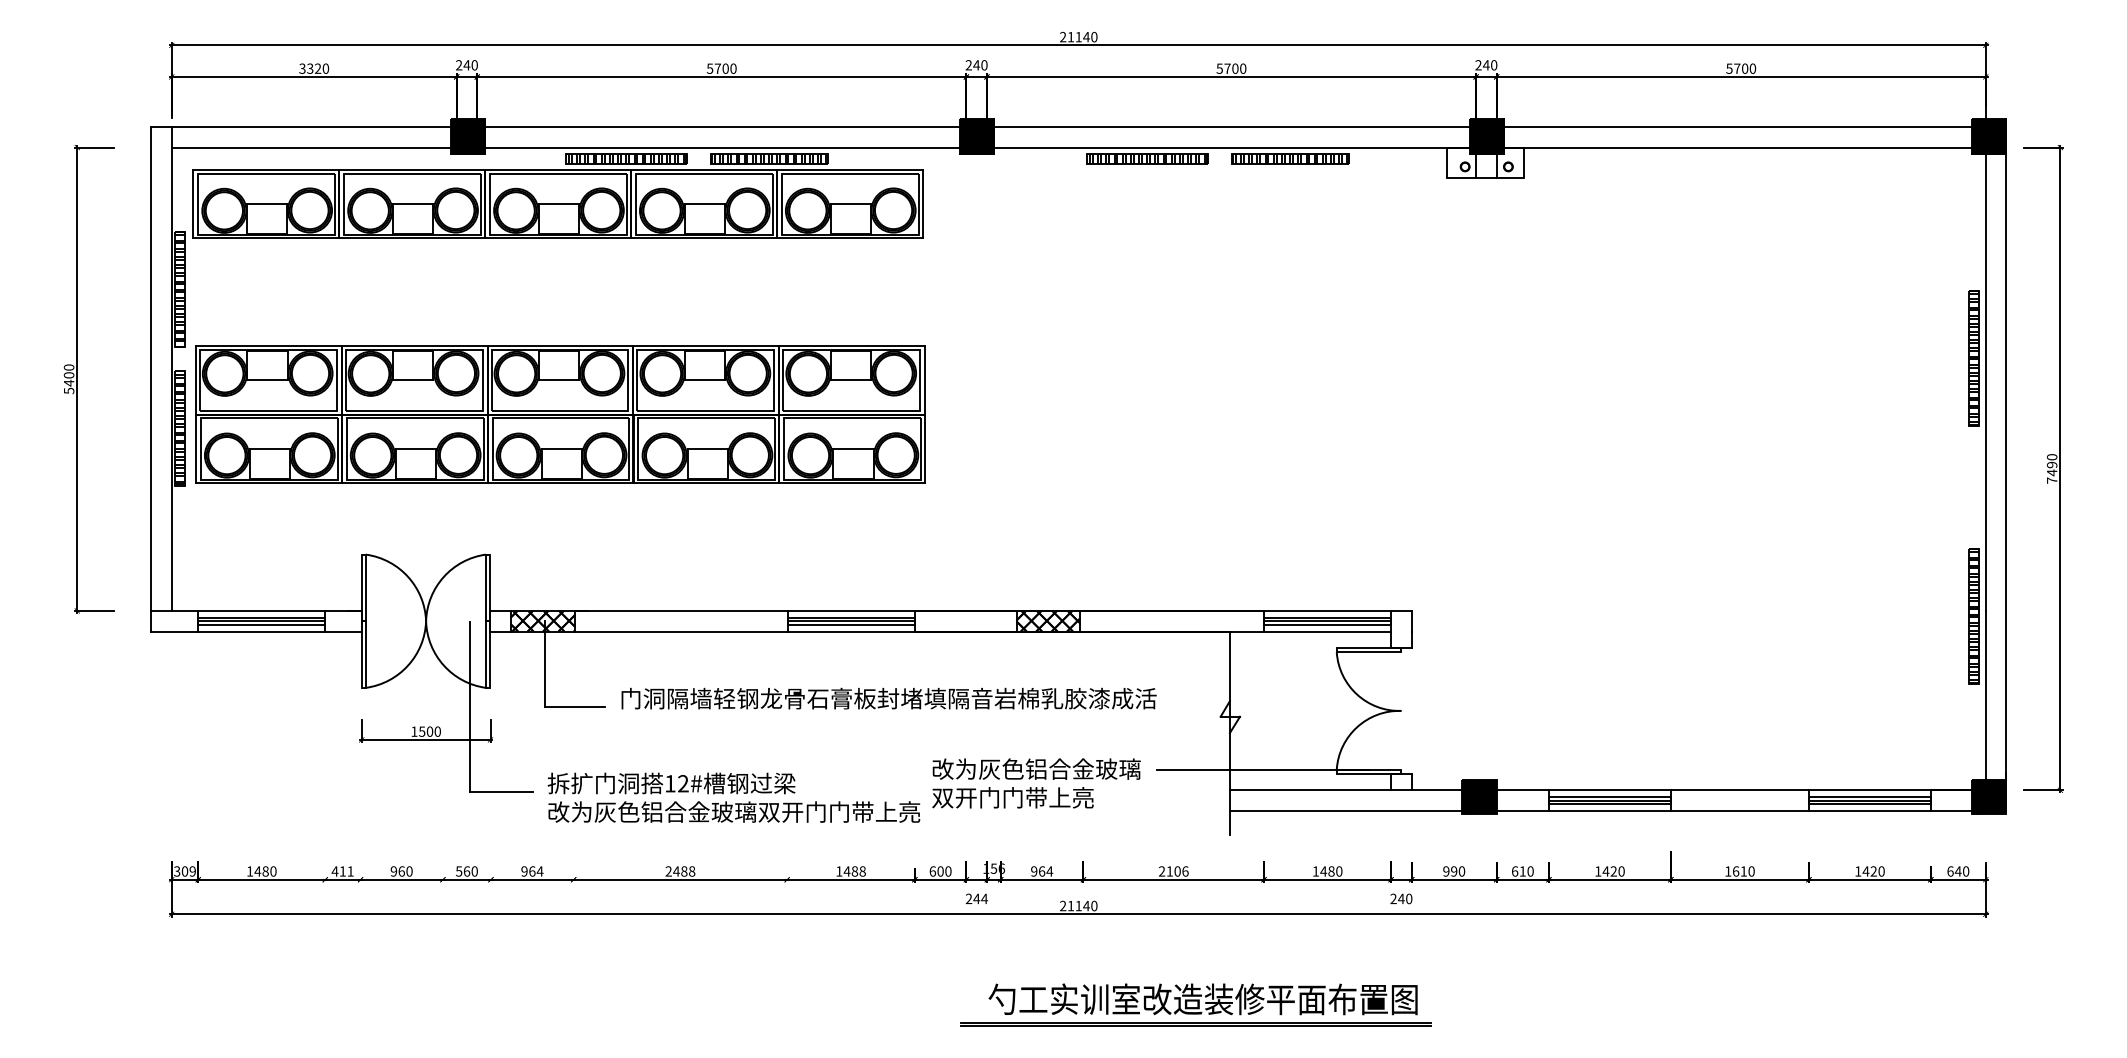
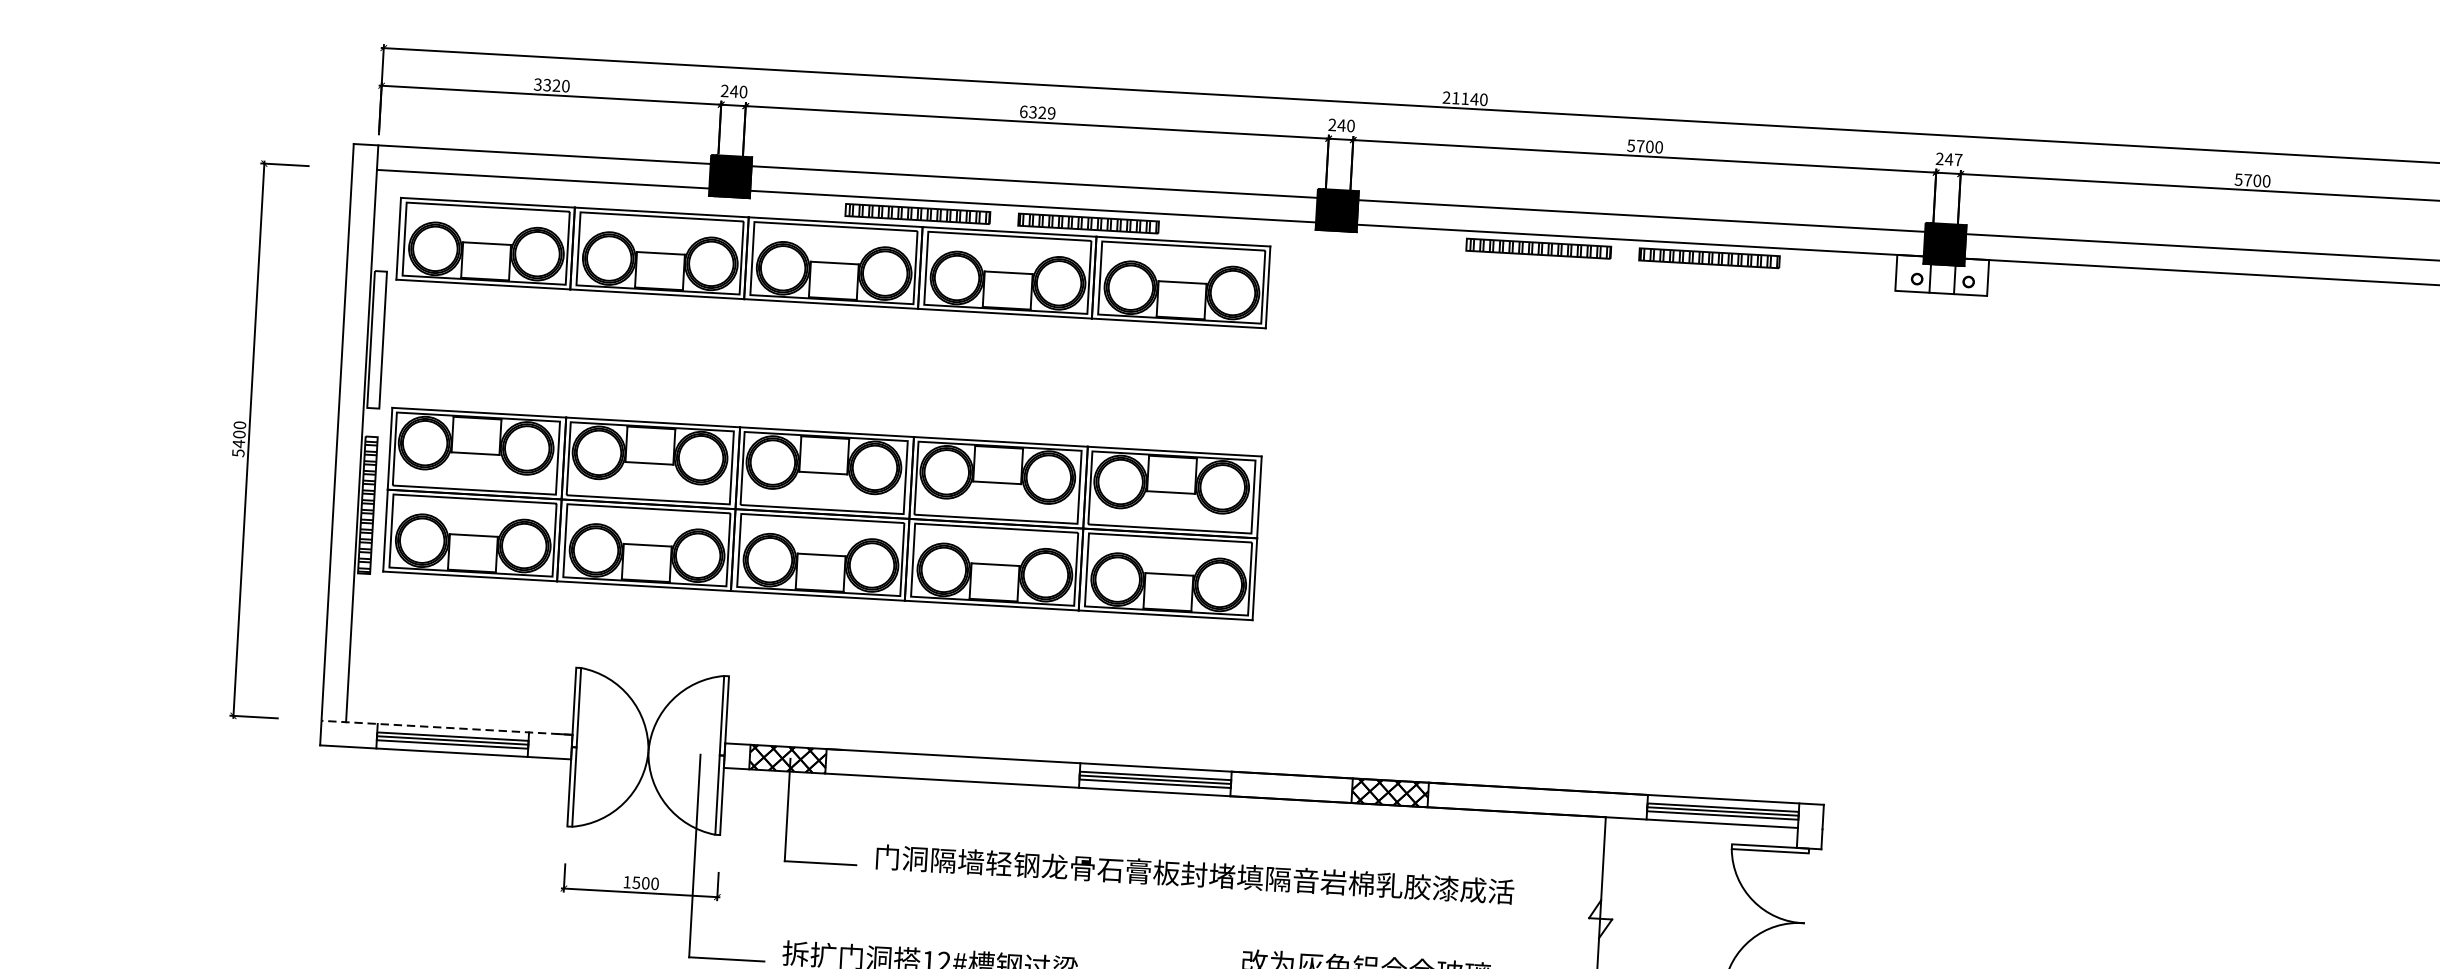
text: (1494, 65) -> (1958, 160), 240 -> 247
text: (721, 68) -> (1037, 112), 5700 -> 6329
hatch: (179, 289) -> (376, 339), removed
line: (255, 610) -> (445, 727), solid -> dashed

